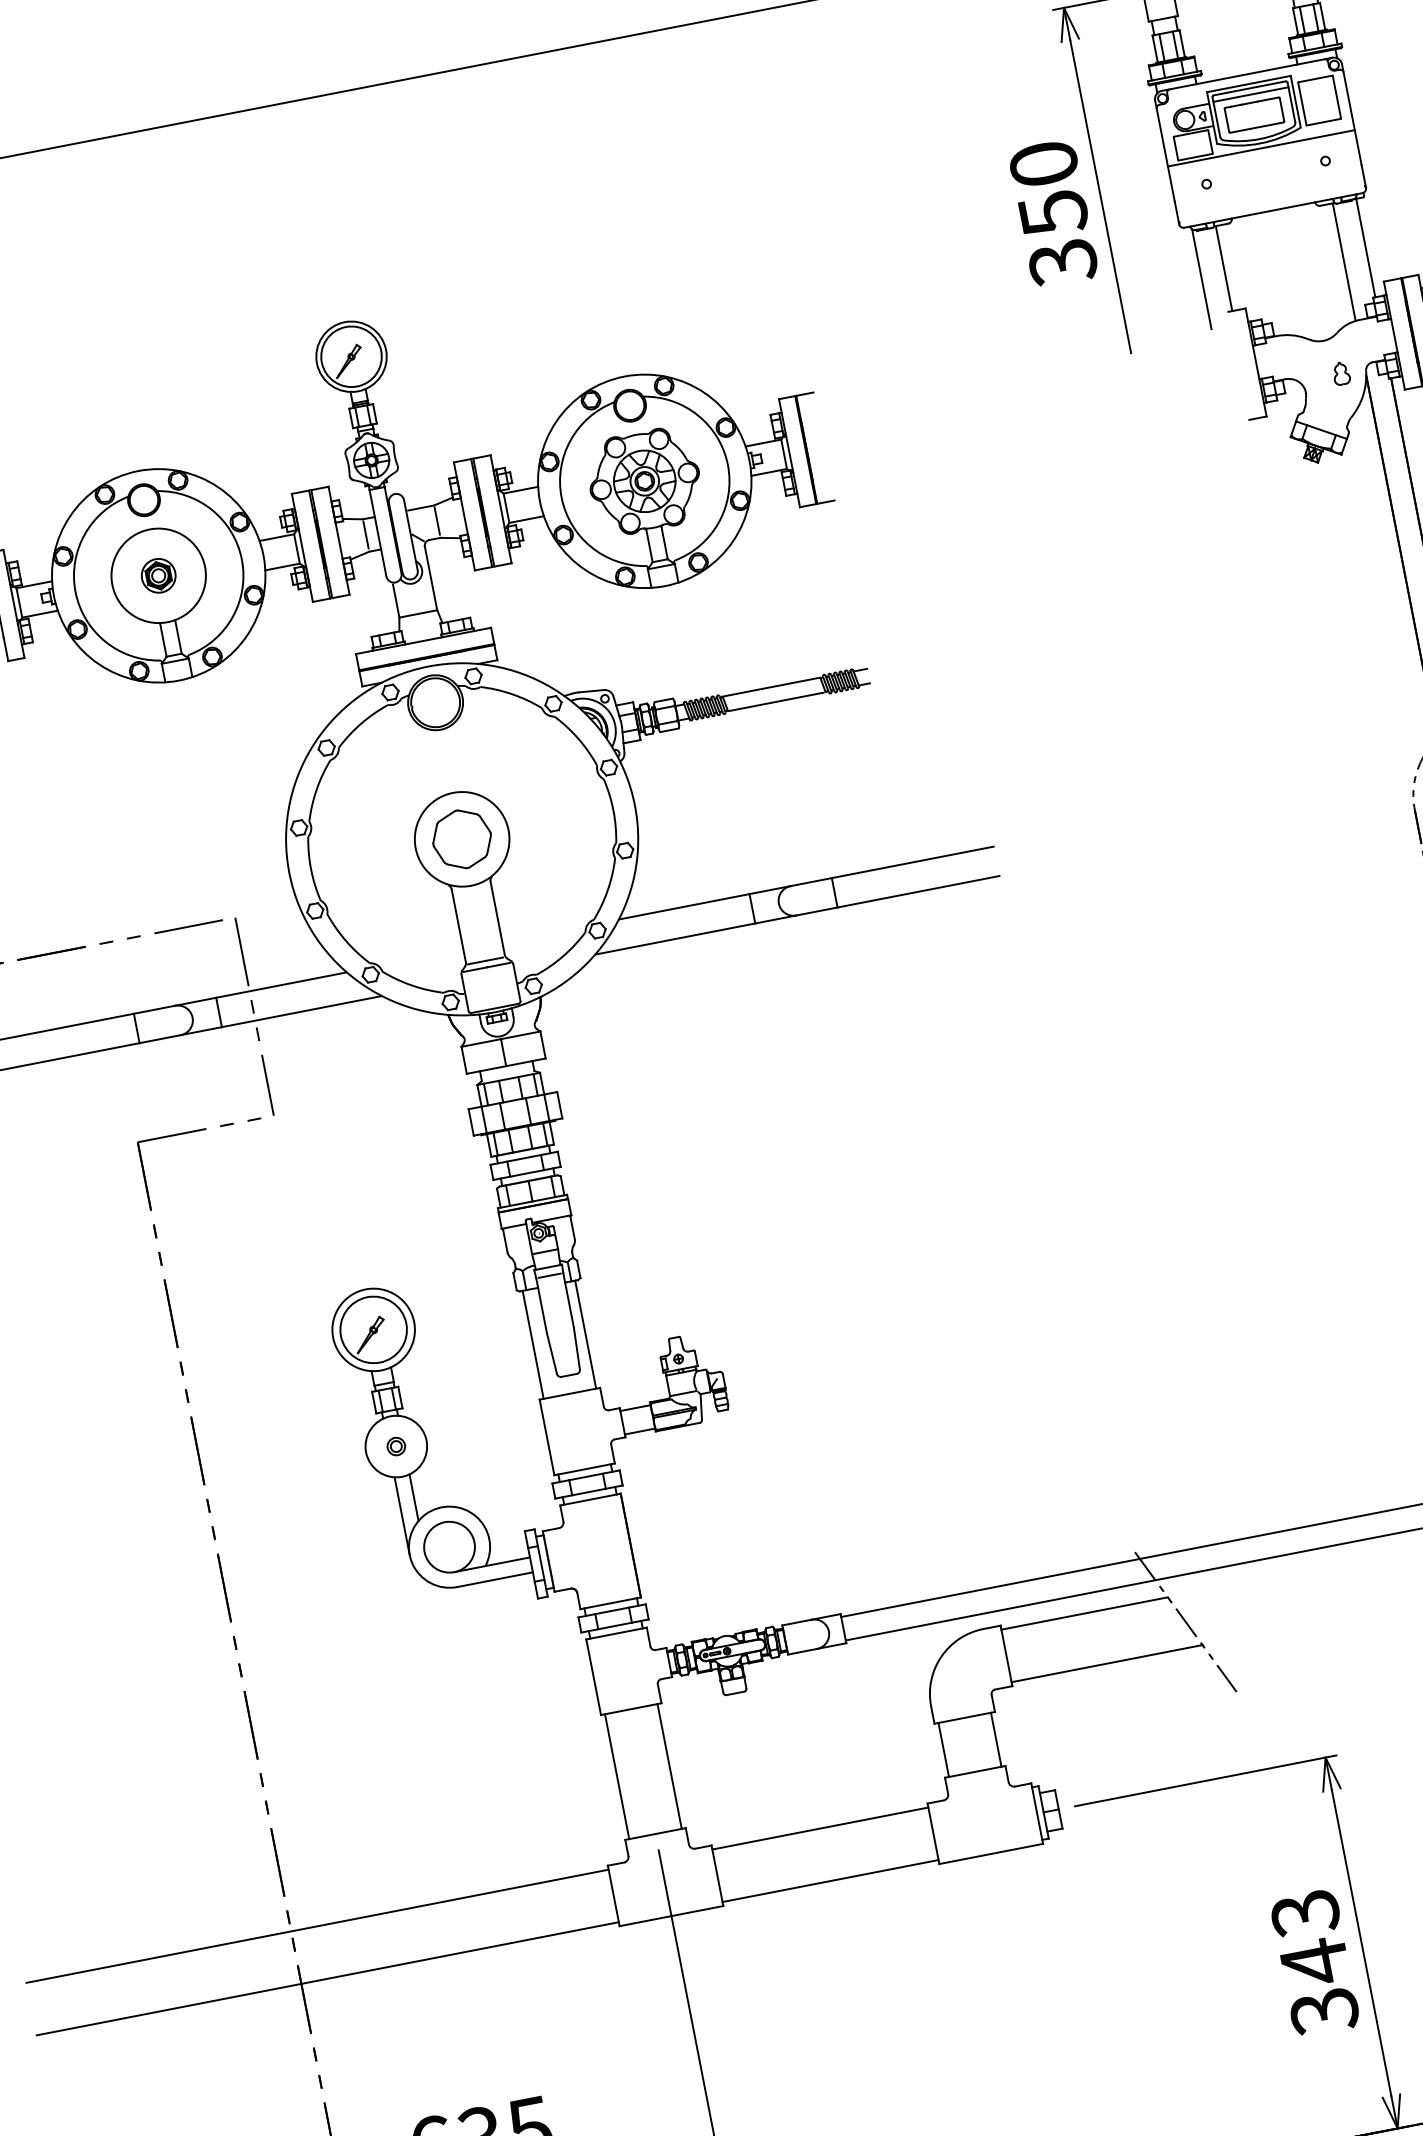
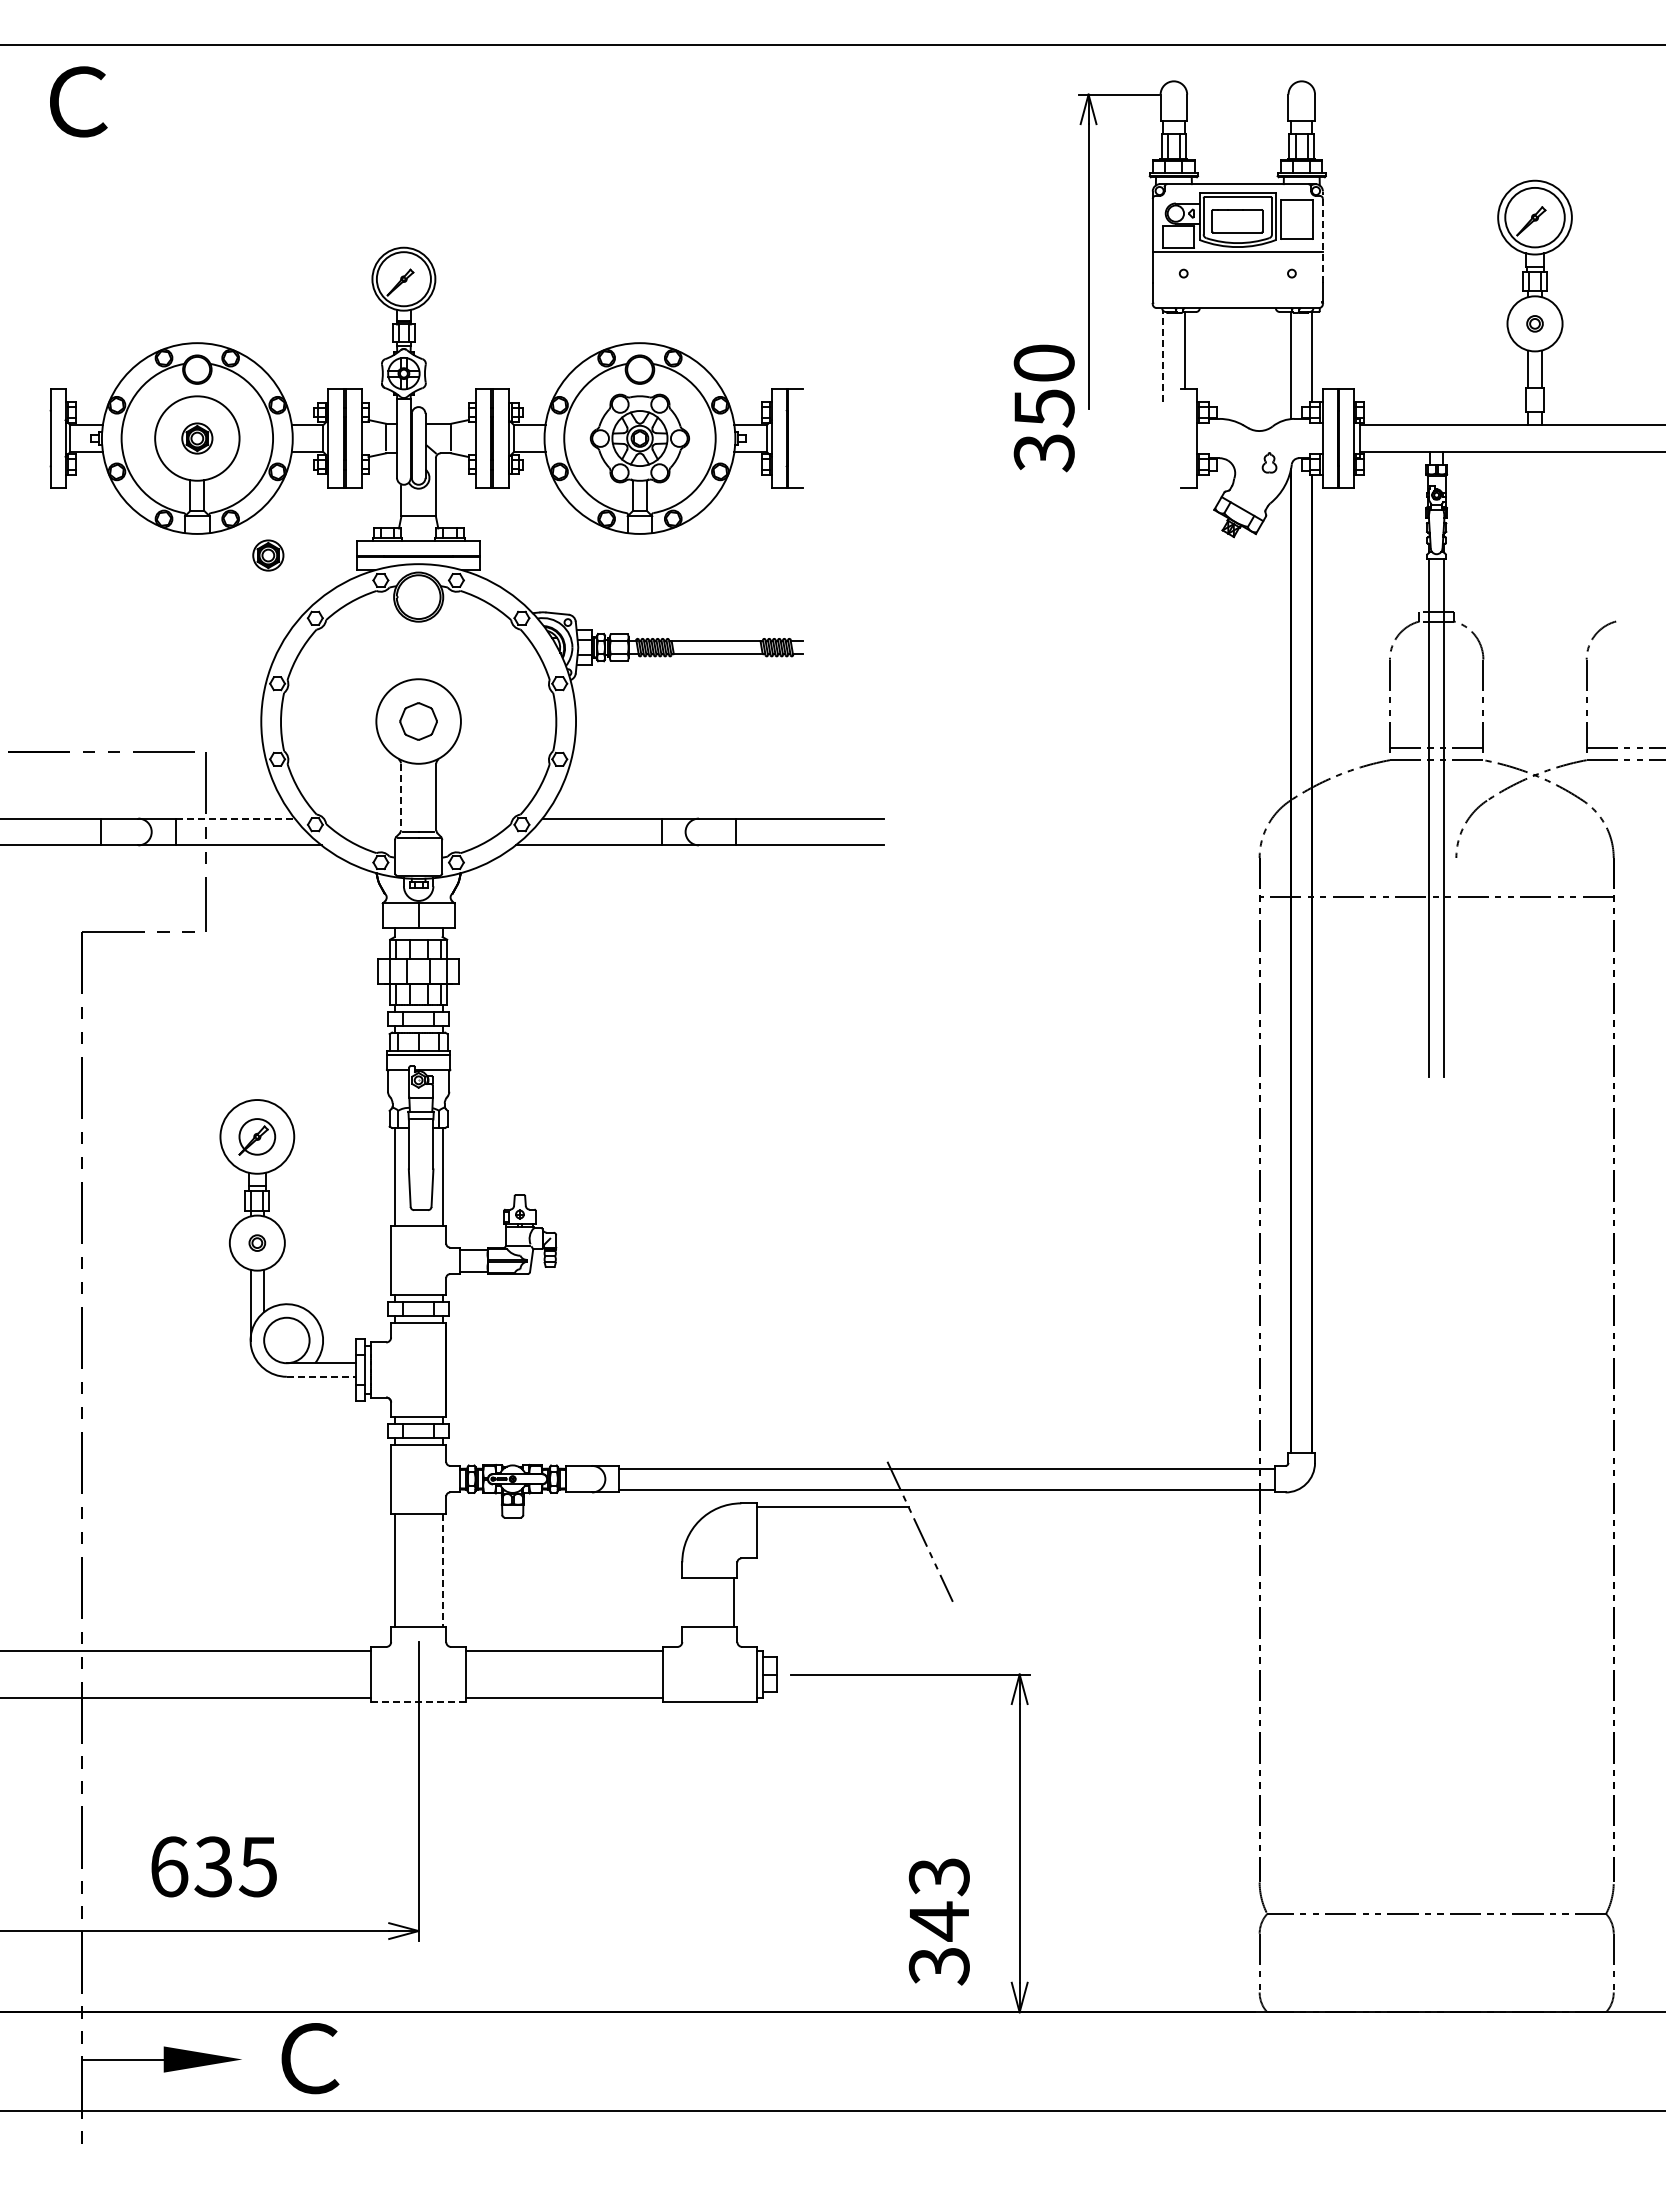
line: (1250, 94) -> (1237, 202), removed
line: (1351, 114) -> (1322, 237), solid -> dashed
text: (1052, 213) -> (1043, 408), moved
line: (1201, 278) -> (1163, 355), solid -> dashed
part: (261, 689) -> (268, 555), added
part: (461, 839) -> (418, 721), size x0.7
line: (458, 926) -> (400, 797), solid -> dashed
line: (281, 984) -> (235, 818), solid -> dashed
circle: (373, 1329) -> (257, 1136), size x0.6
line: (495, 1579) -> (321, 1376), solid -> dashed
line: (1106, 1663) -> (843, 1554), removed
line: (943, 1749) -> (685, 1602), removed
line: (669, 1766) -> (442, 1570), solid -> dashed
line: (672, 1916) -> (419, 1702), solid -> dashed
text: (1313, 1962) -> (938, 1921), moved

